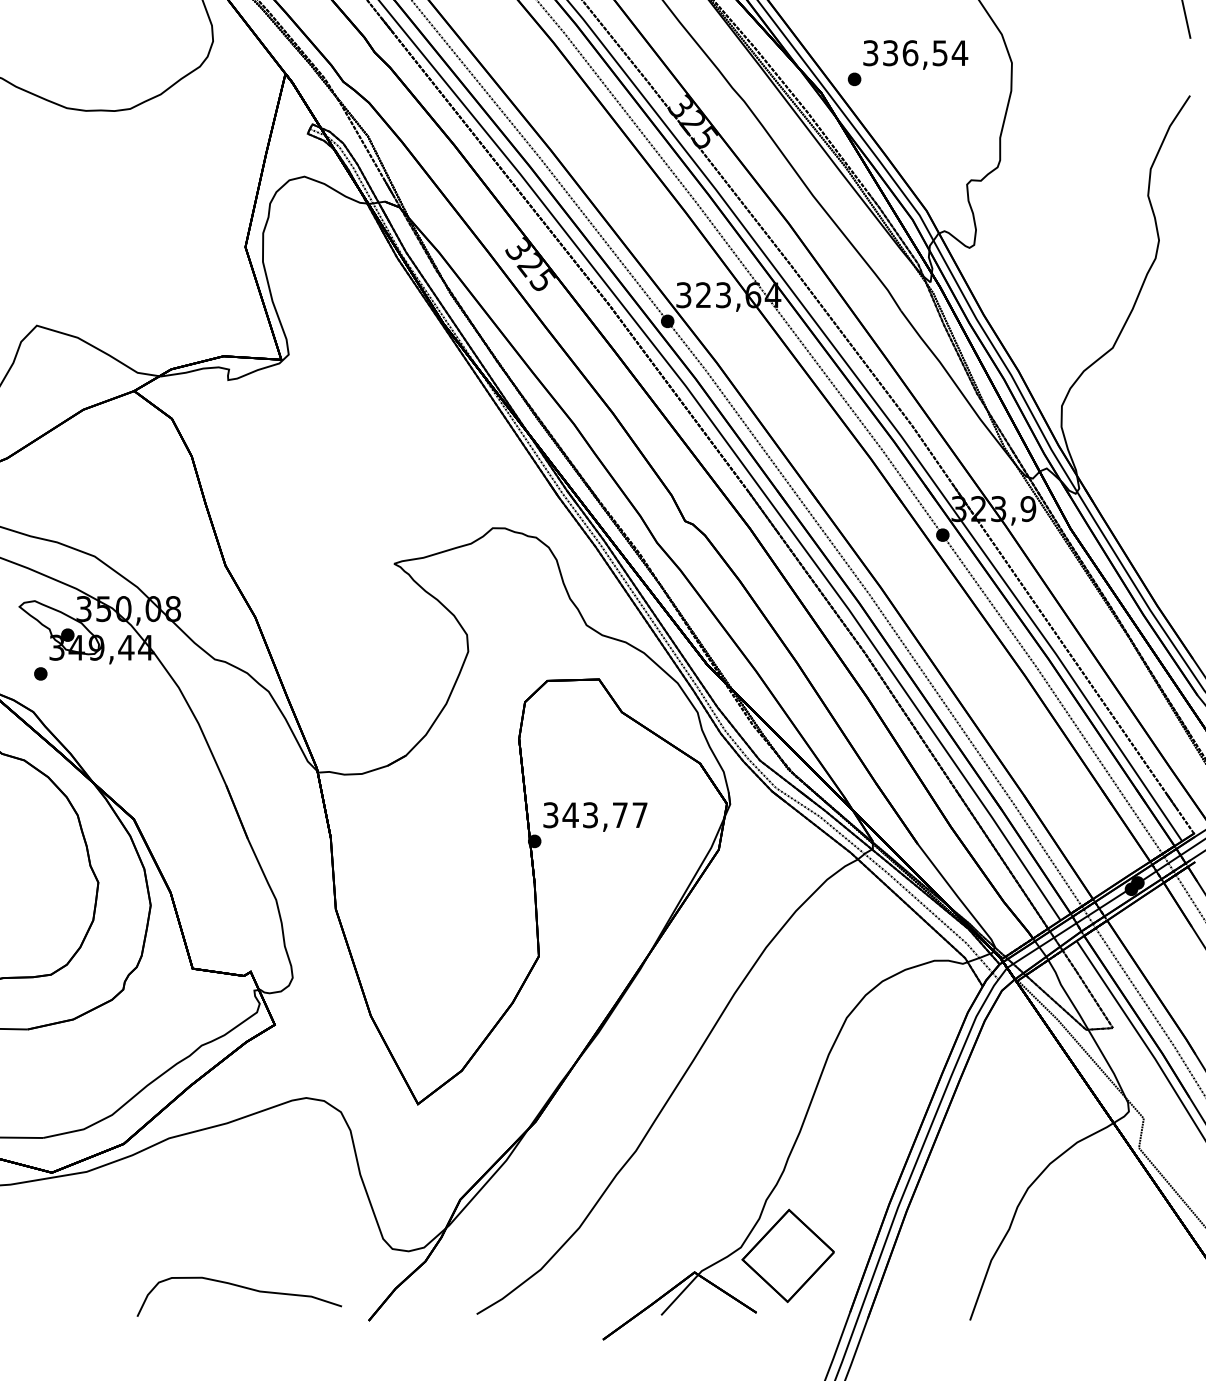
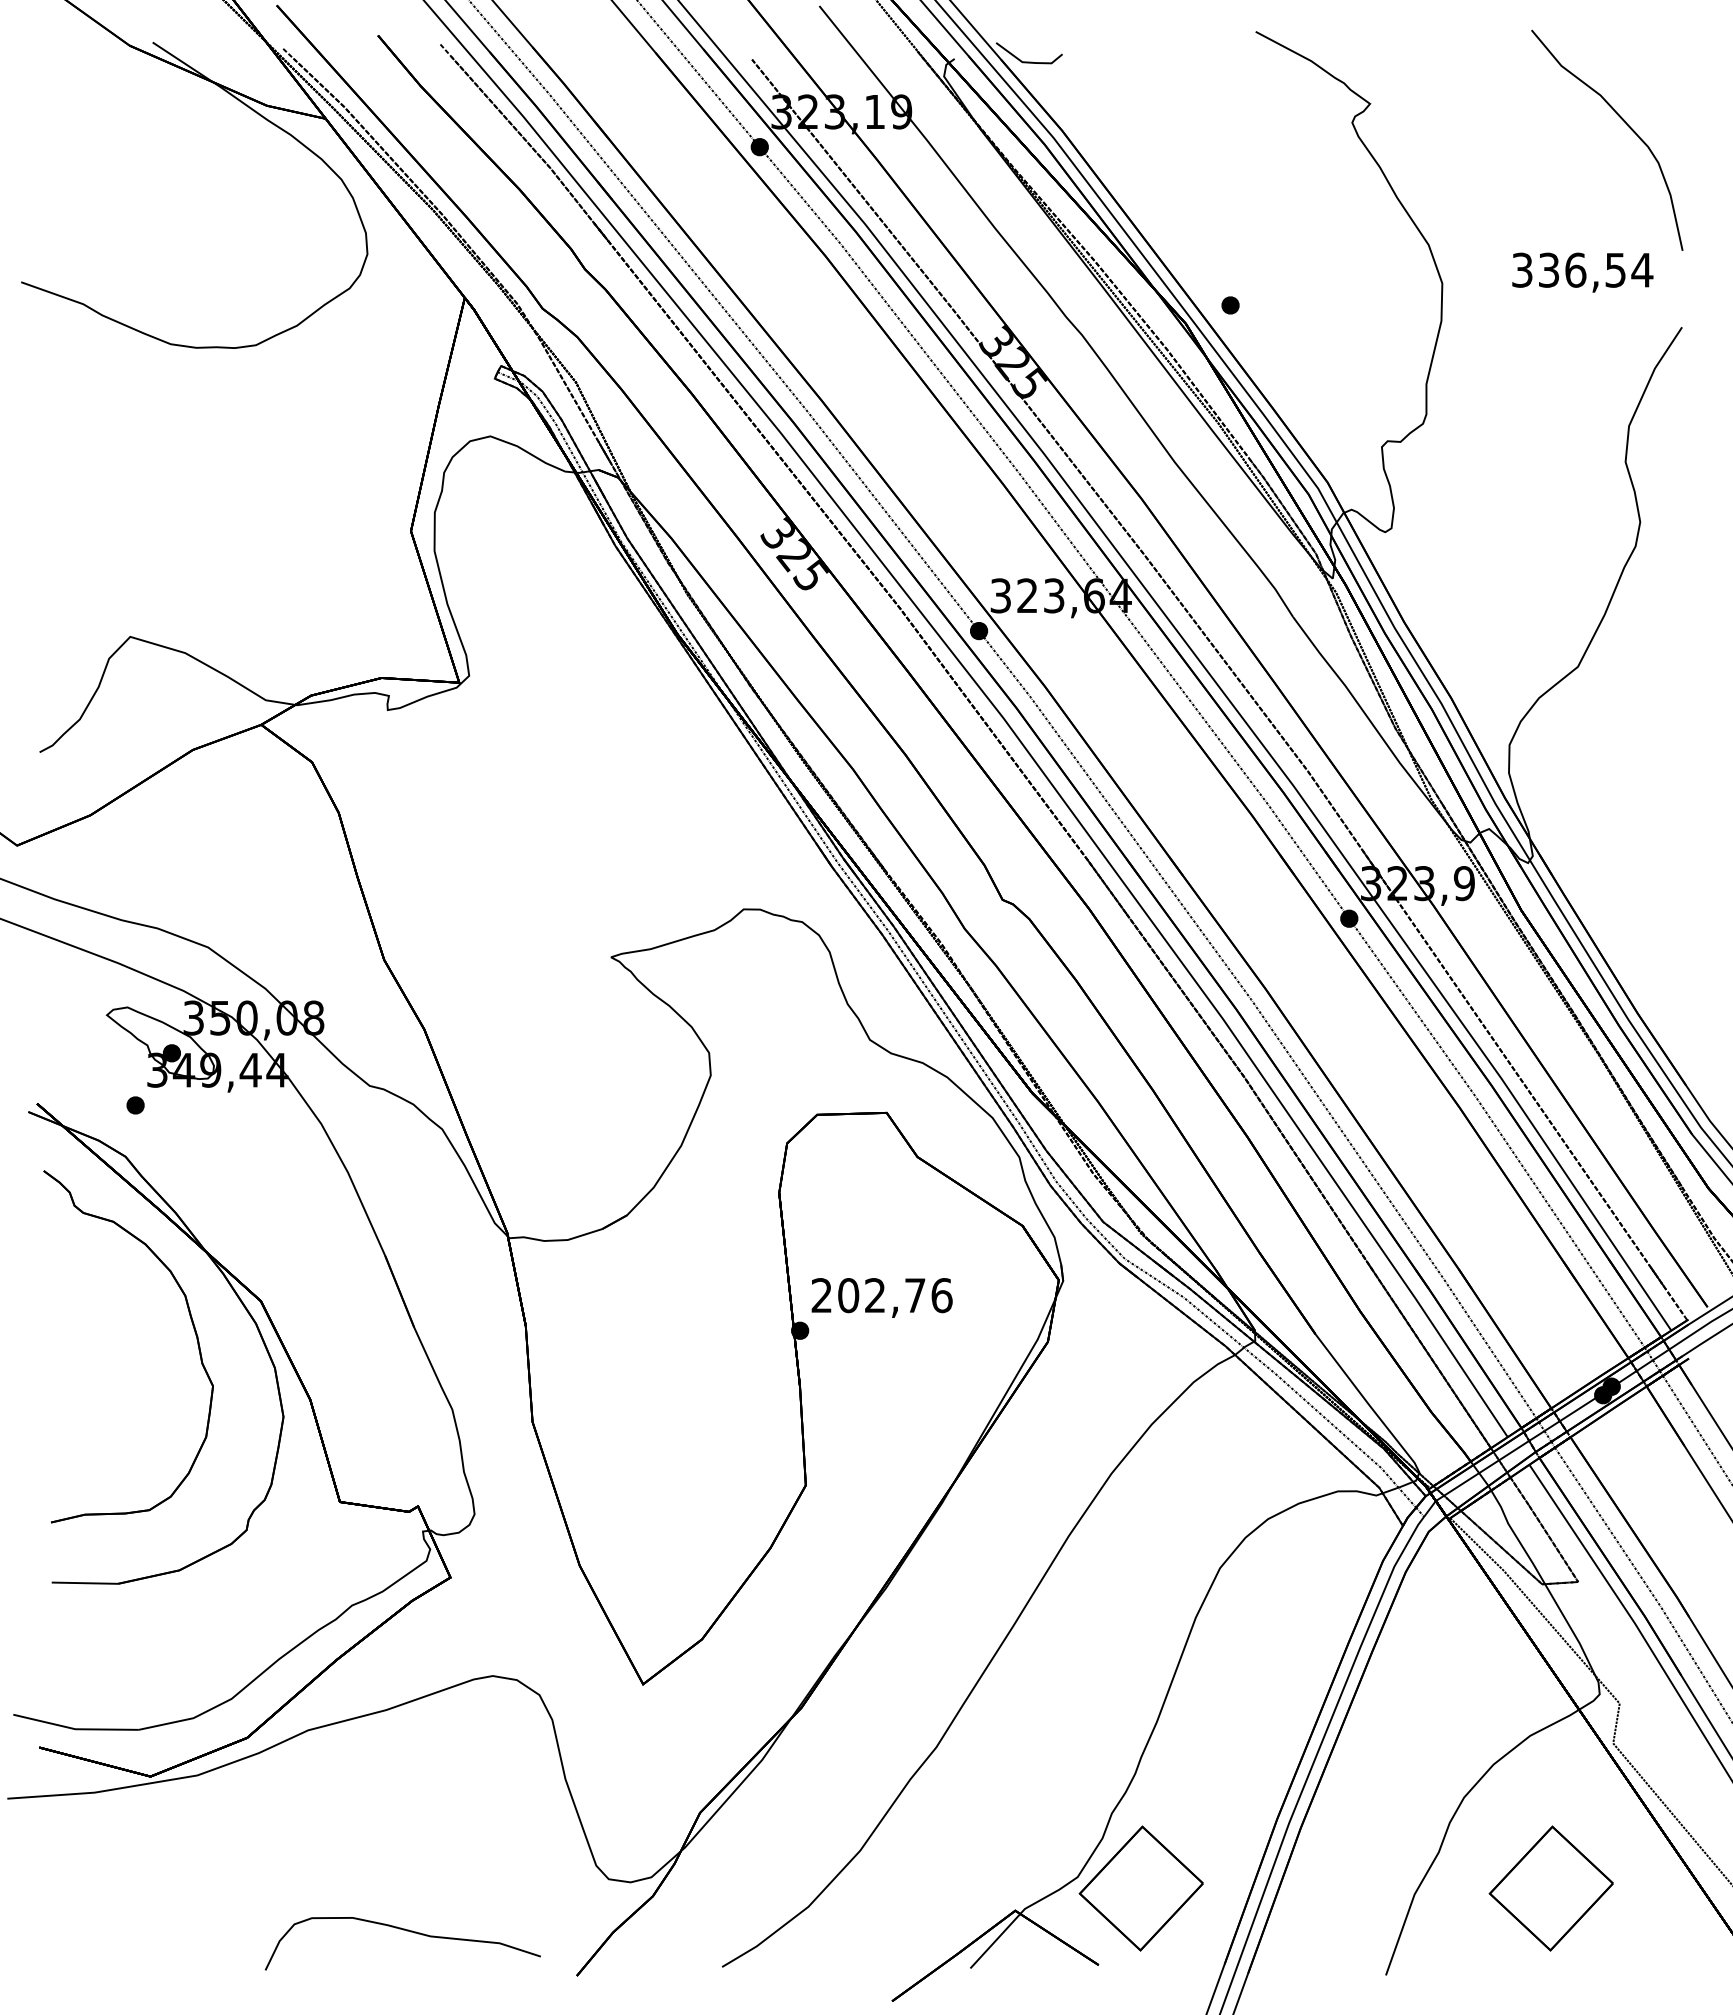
text: (915, 54) -> (1582, 272), moved
text: (595, 815) -> (881, 1295), 343,77 -> 202,76
part: (1092, 1255) -> (1550, 1888), added

